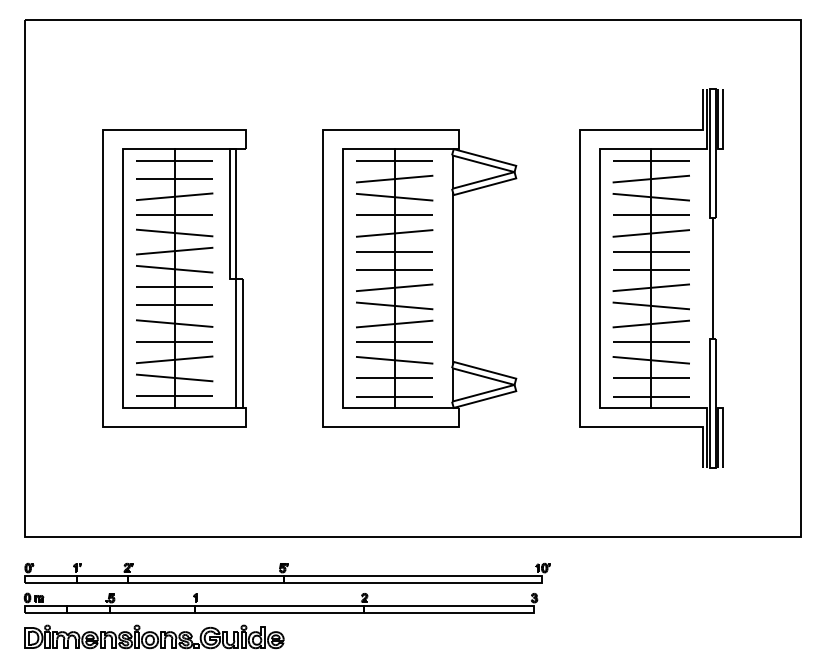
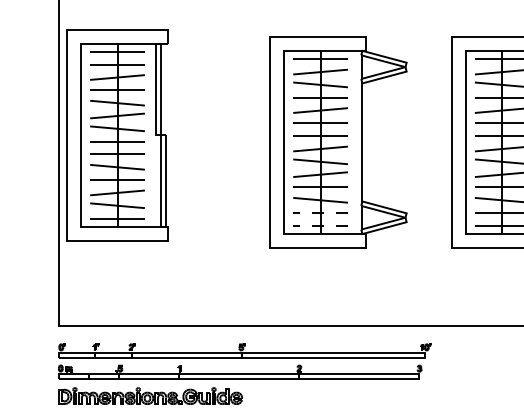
part: (174, 278) -> (117, 135), moved
line: (394, 378) -> (320, 213), solid -> dashed
line: (394, 396) -> (320, 225), solid -> dashed

